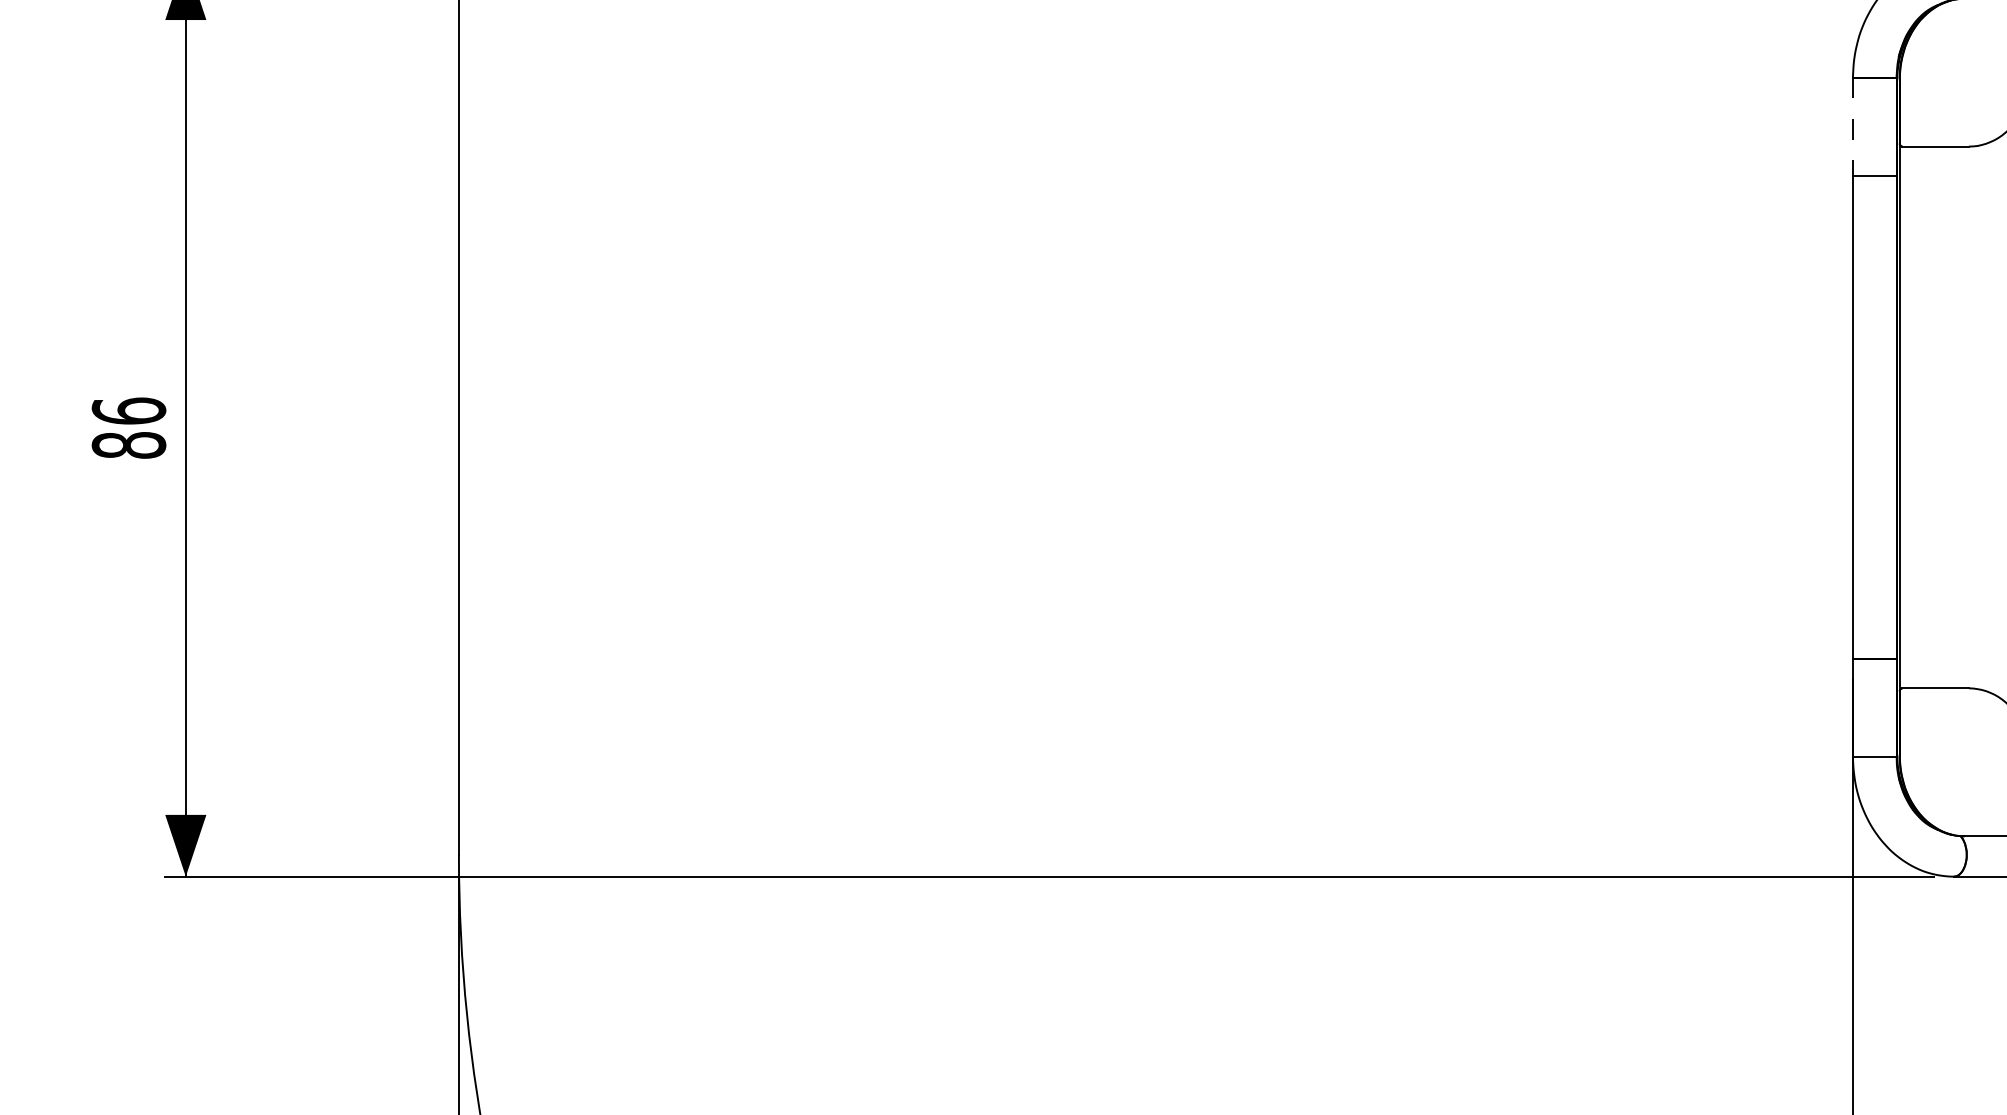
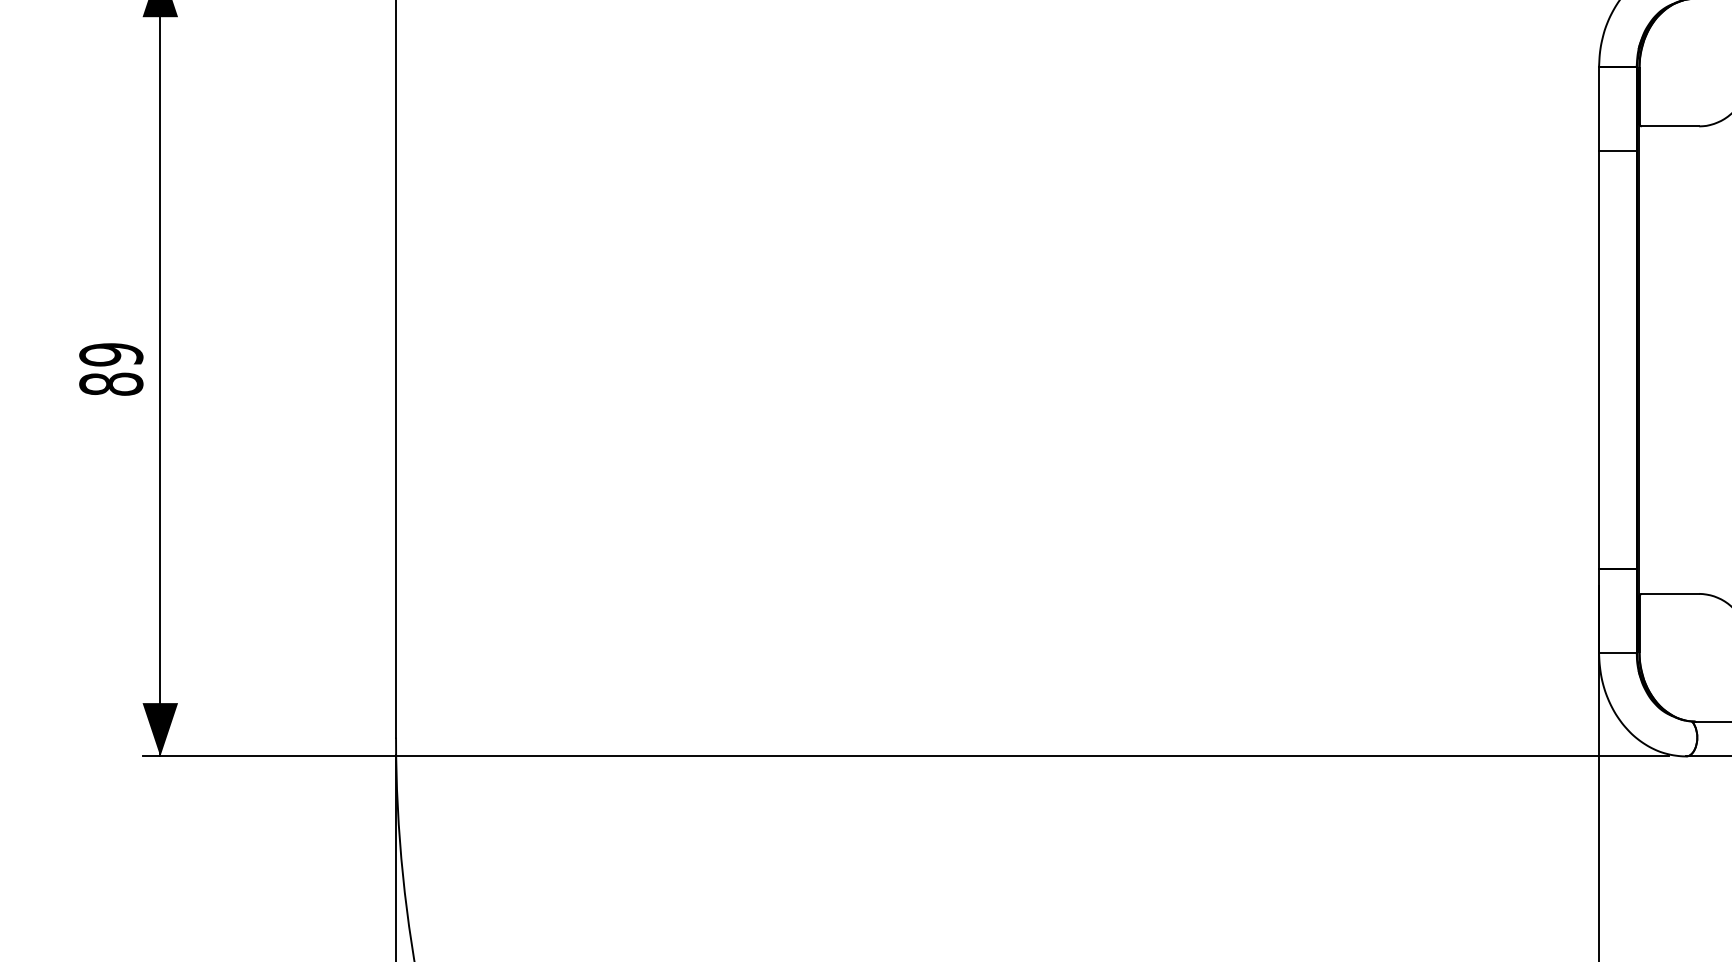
line: (1852, 126) -> (1598, 109), dashed -> solid
text: (128, 410) -> (110, 354), 86 -> 89

